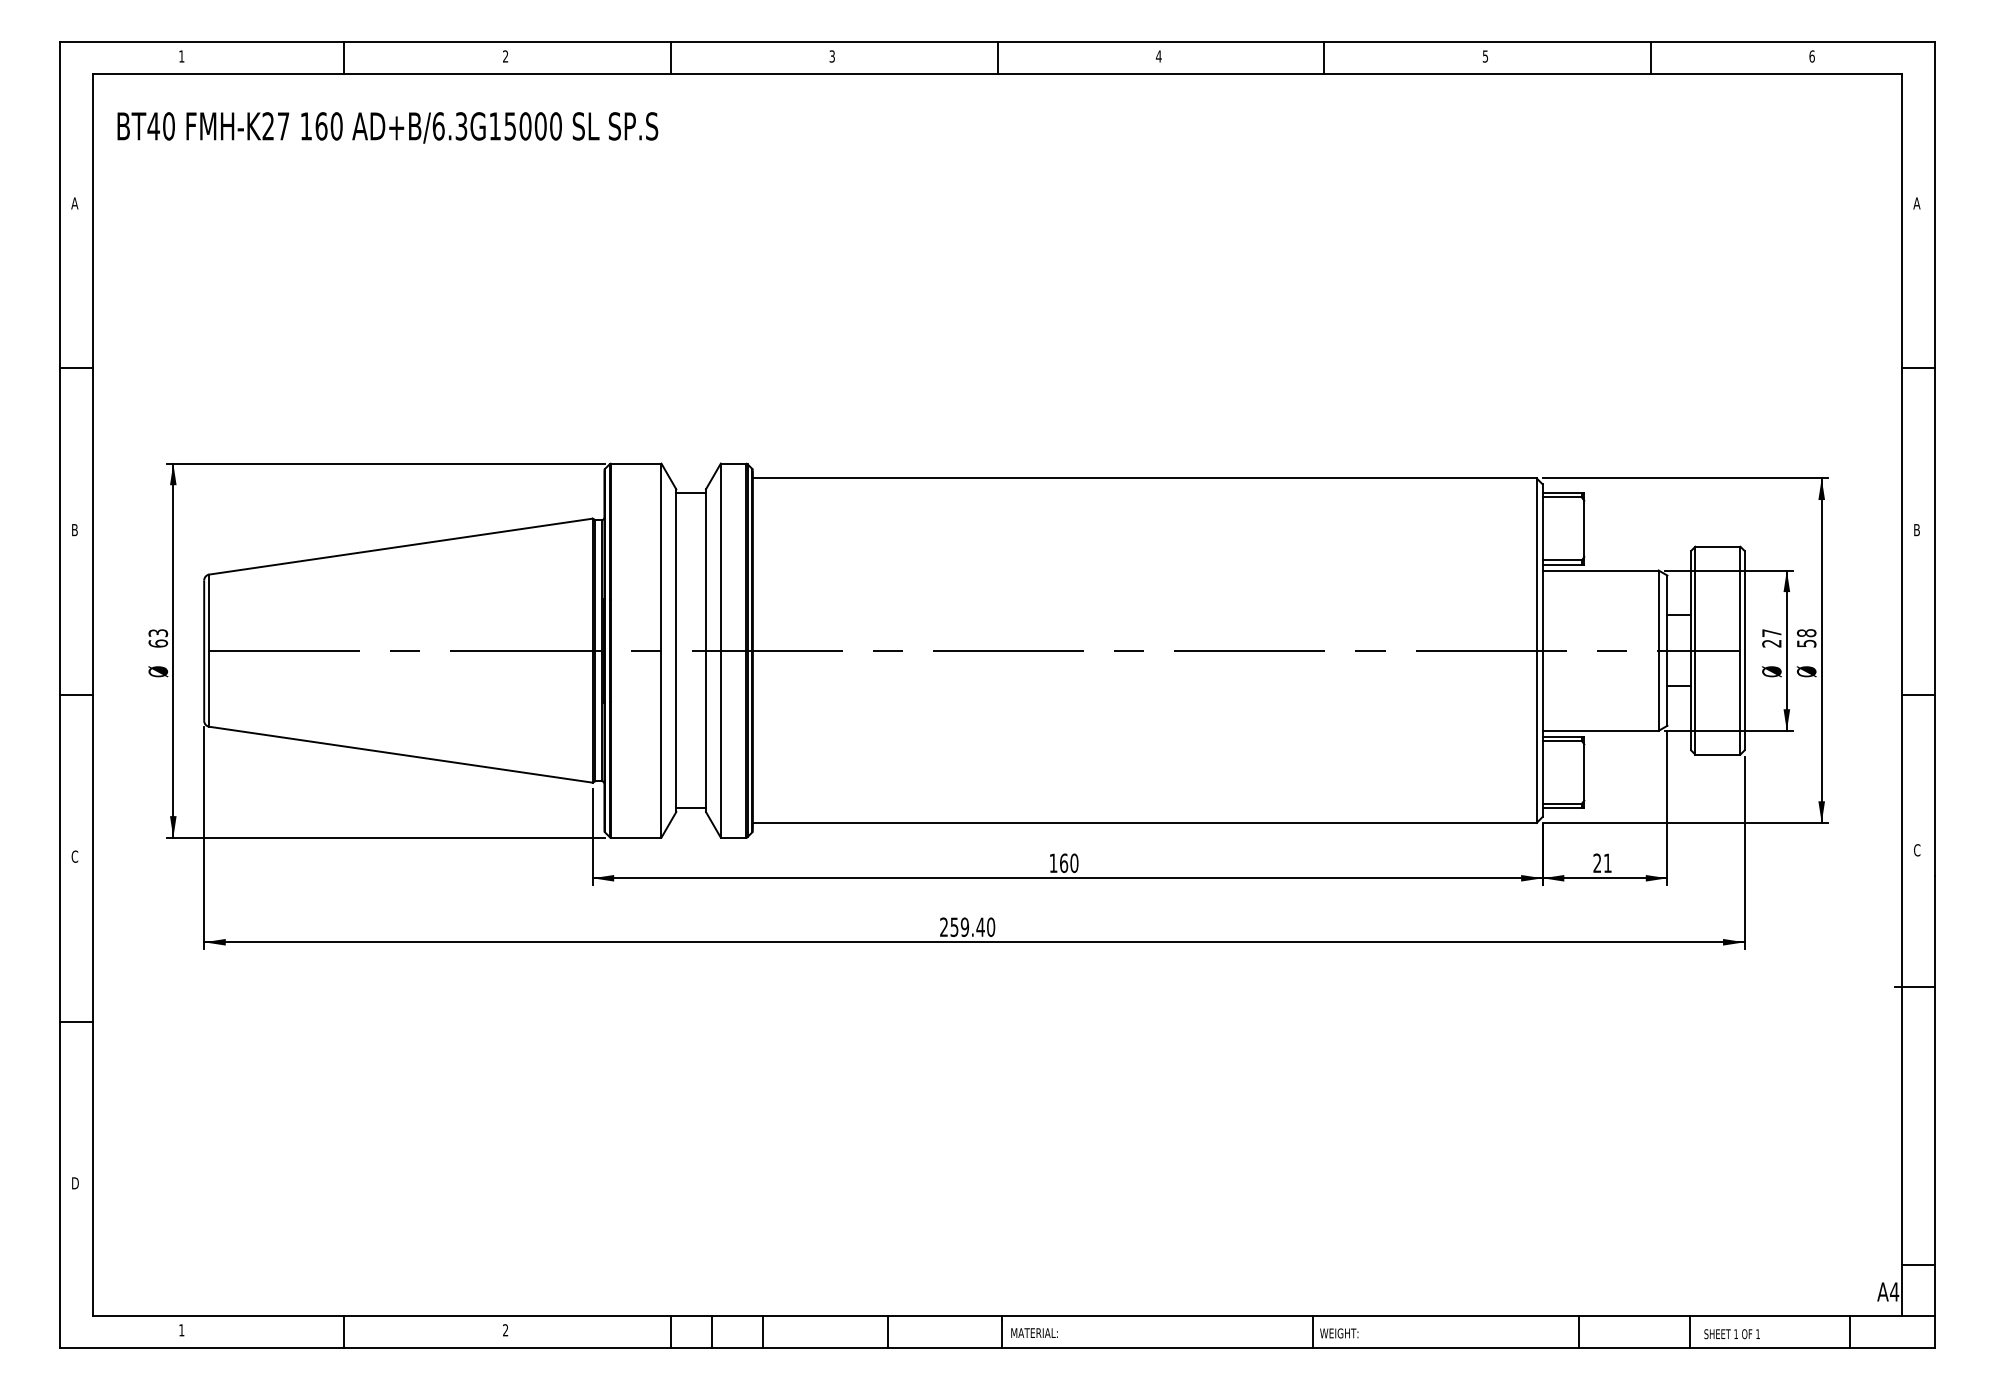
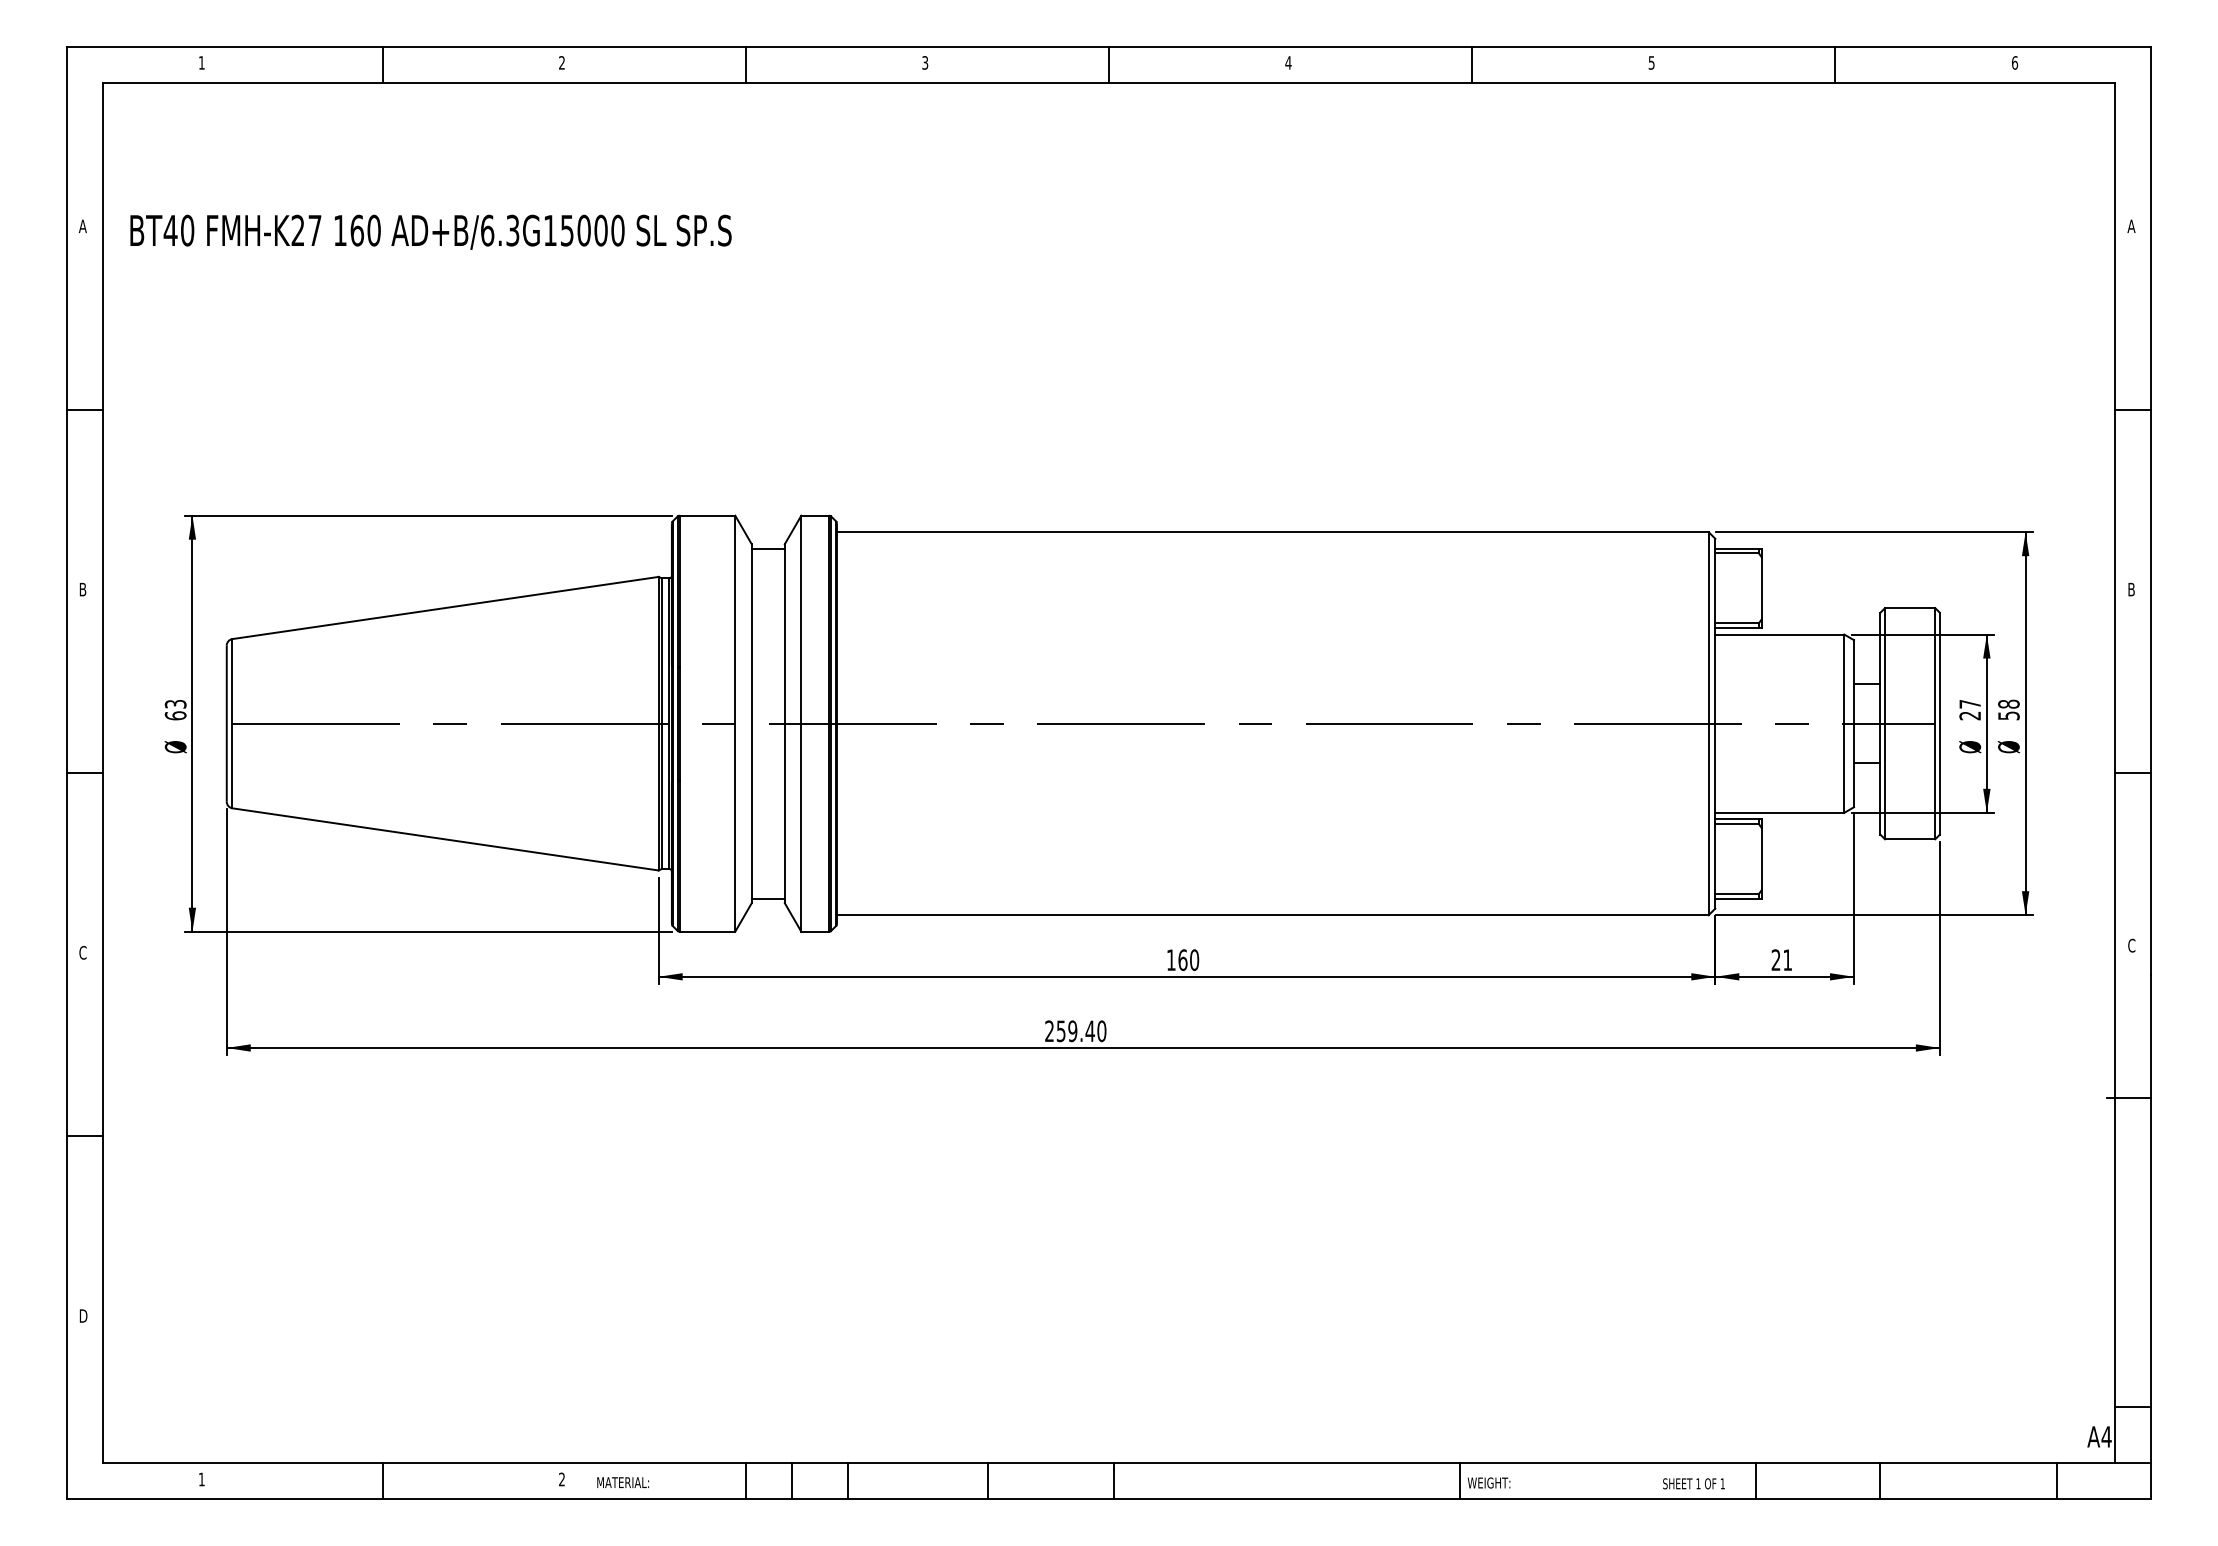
text: (387, 127) -> (430, 231), moved
text: (1034, 1332) -> (623, 1482), moved
text: (1731, 1333) -> (1693, 1483), moved

